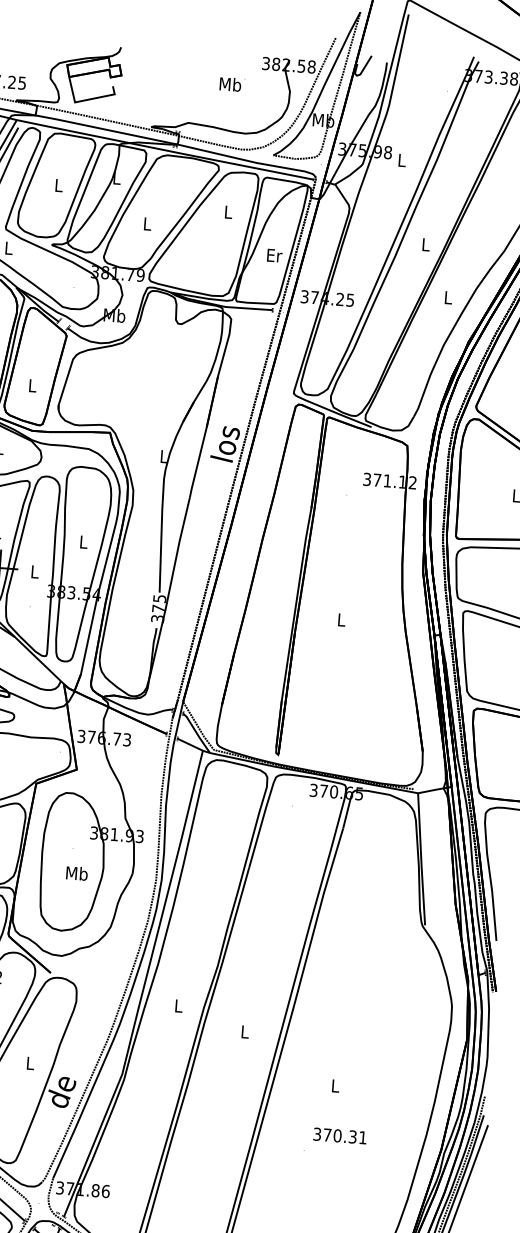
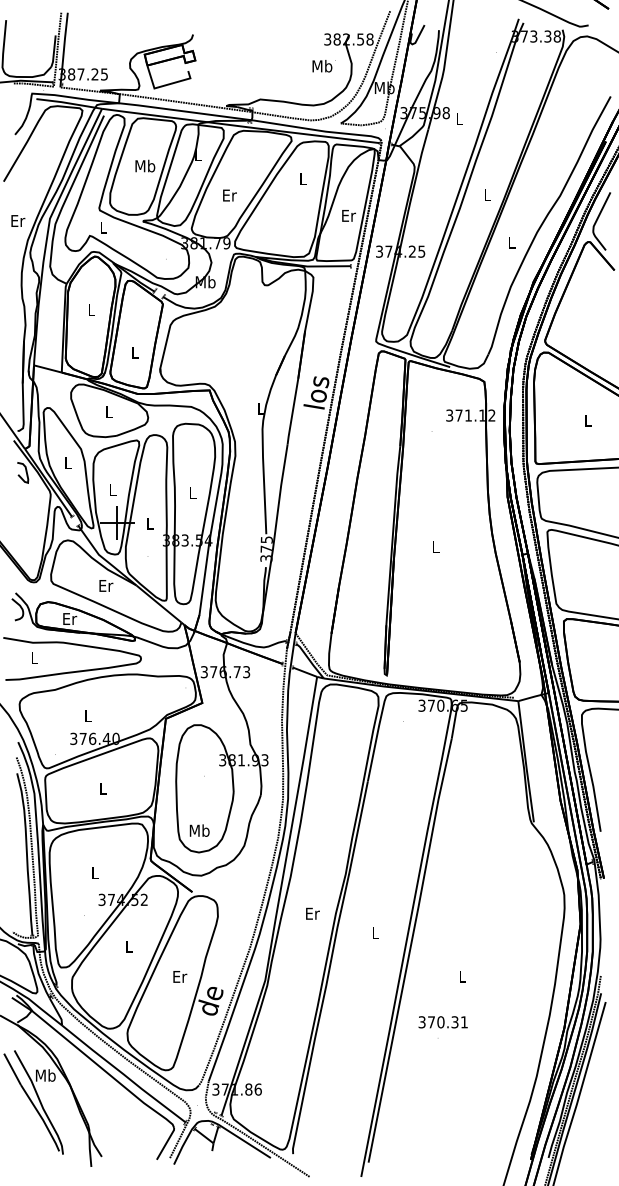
text: (231, 84) -> (323, 66), moved
text: (59, 184) -> (145, 165), L -> Mb
text: (147, 224) -> (229, 195), L -> Er
text: (76, 873) -> (199, 830), moved
text: (178, 1005) -> (312, 913), L -> Er
text: (31, 1063) -> (180, 976), L -> Er
text: (339, 1136) -> (442, 1022), moved

